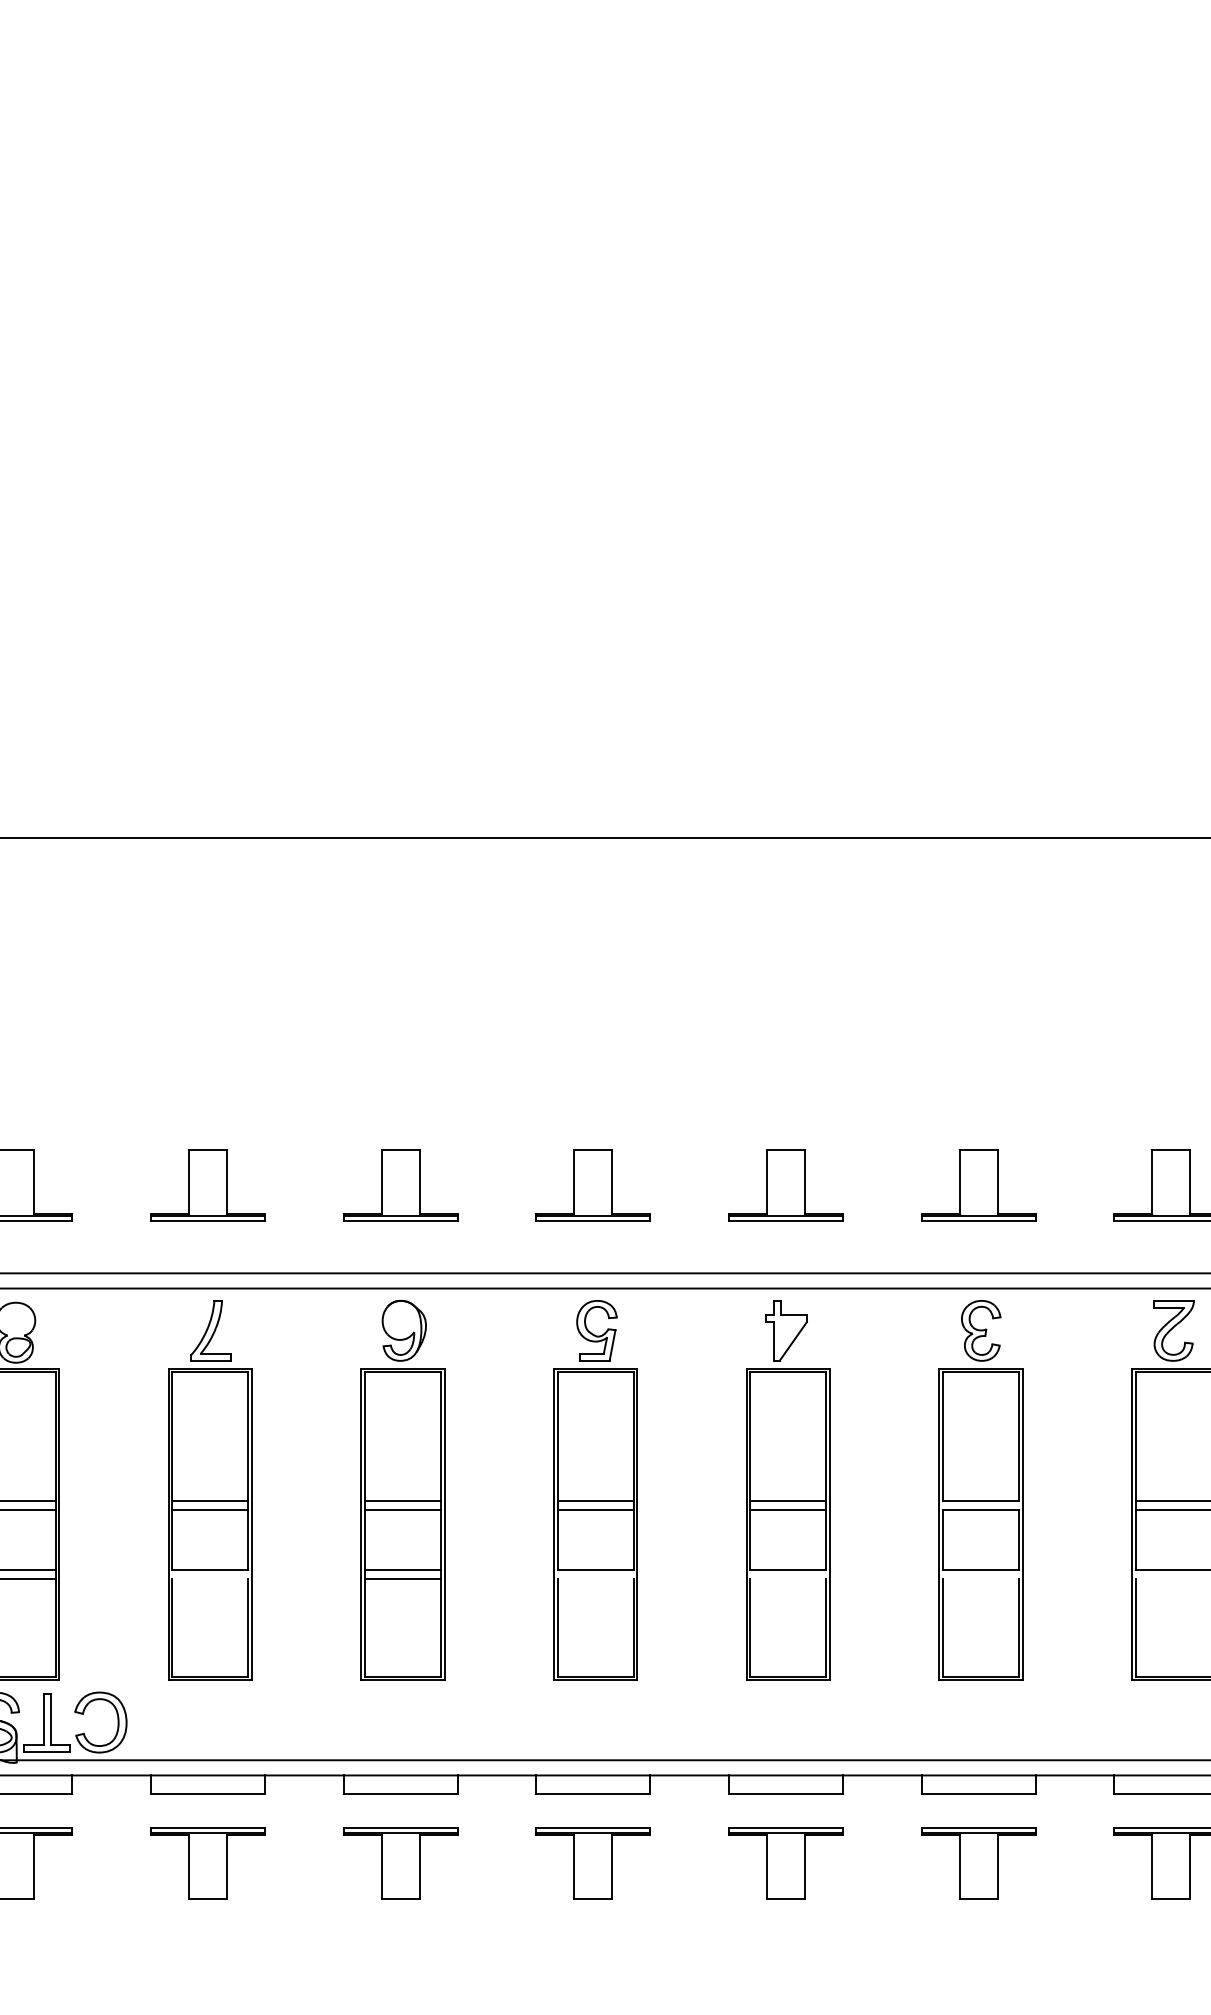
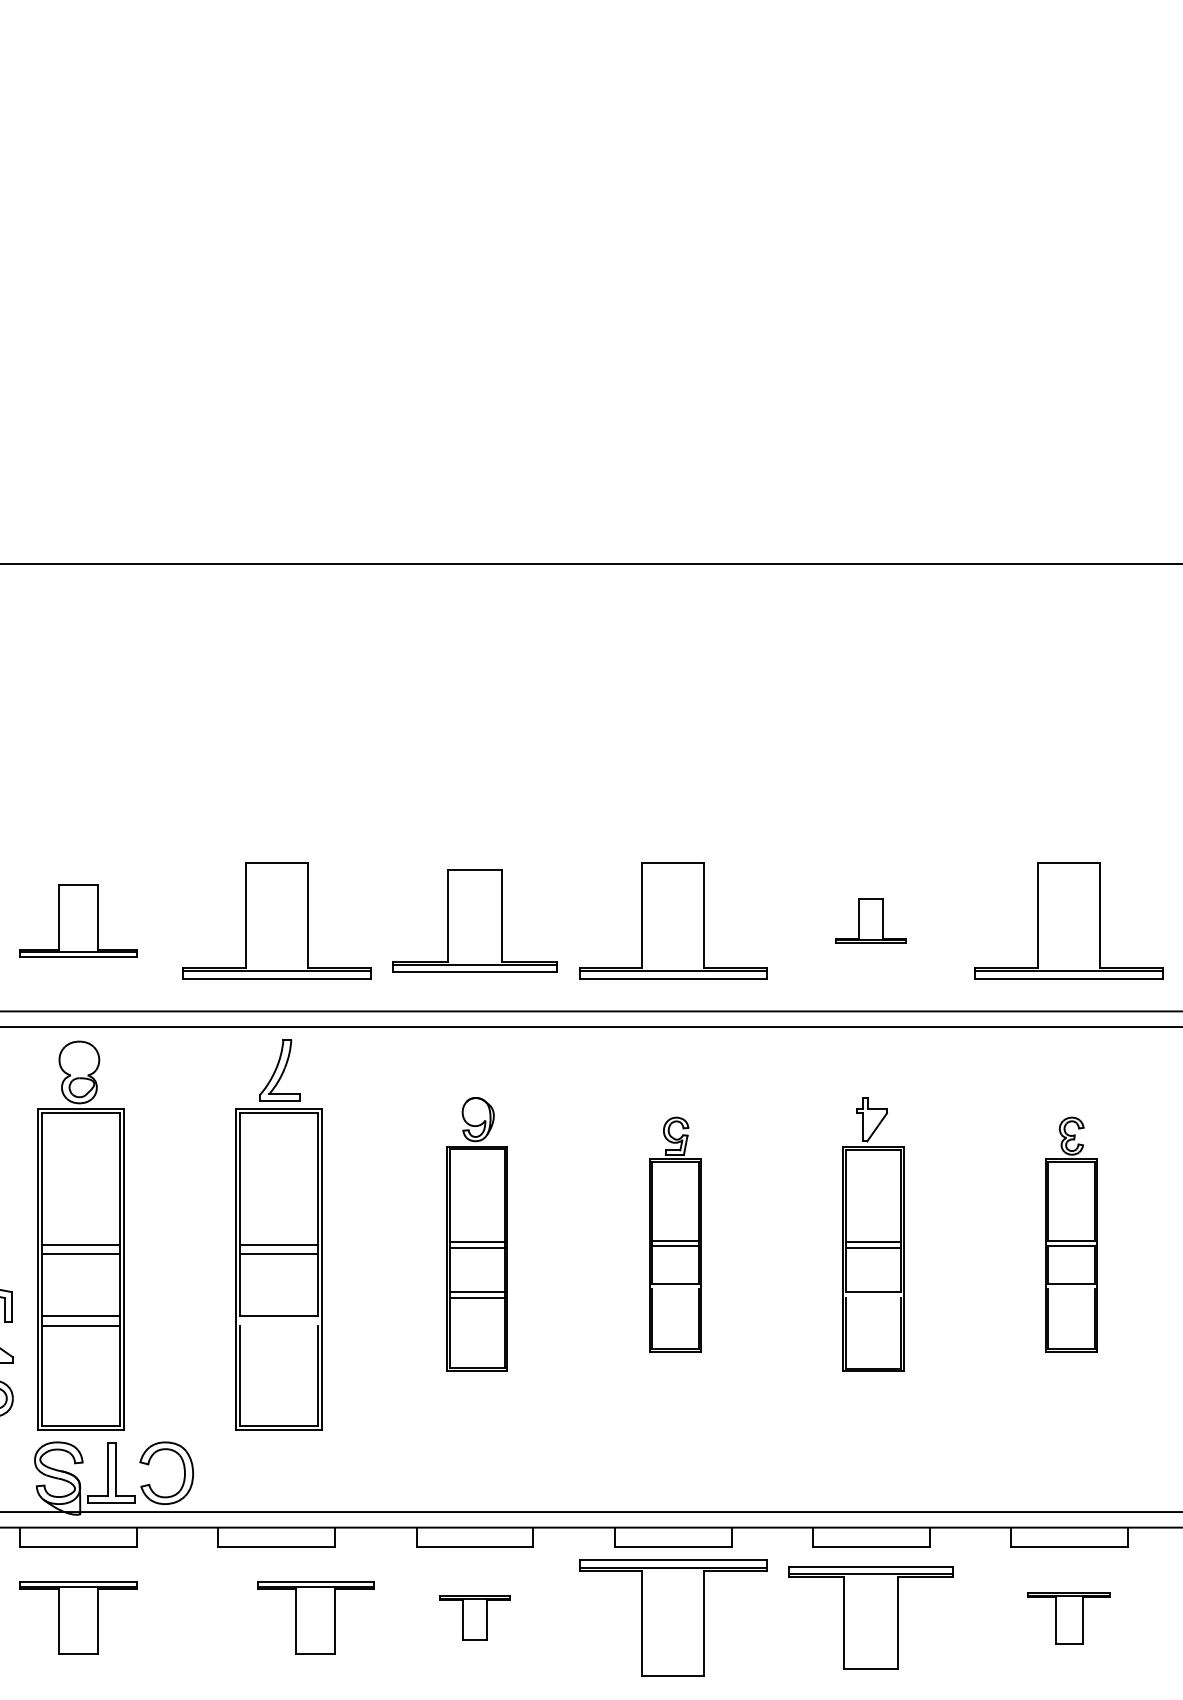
part: (207, 1185) -> (276, 921), size x1.6
part: (400, 1185) -> (474, 921), size x1.4
part: (592, 1185) -> (672, 921), size x1.6
part: (785, 1185) -> (870, 921), size x0.6
part: (978, 1185) -> (1068, 921), size x1.6
part: (402, 1489) -> (476, 1233), size x0.7
part: (595, 1490) -> (675, 1234), size x0.6
part: (788, 1490) -> (873, 1234), size x0.7
part: (980, 1490) -> (1071, 1234), size x0.6
part: (207, 1863) -> (315, 1618), moved
part: (400, 1863) -> (474, 1618), size x0.6
part: (592, 1863) -> (672, 1618), size x1.6
part: (785, 1863) -> (870, 1618), size x1.4
part: (978, 1863) -> (1068, 1618), size x0.7

